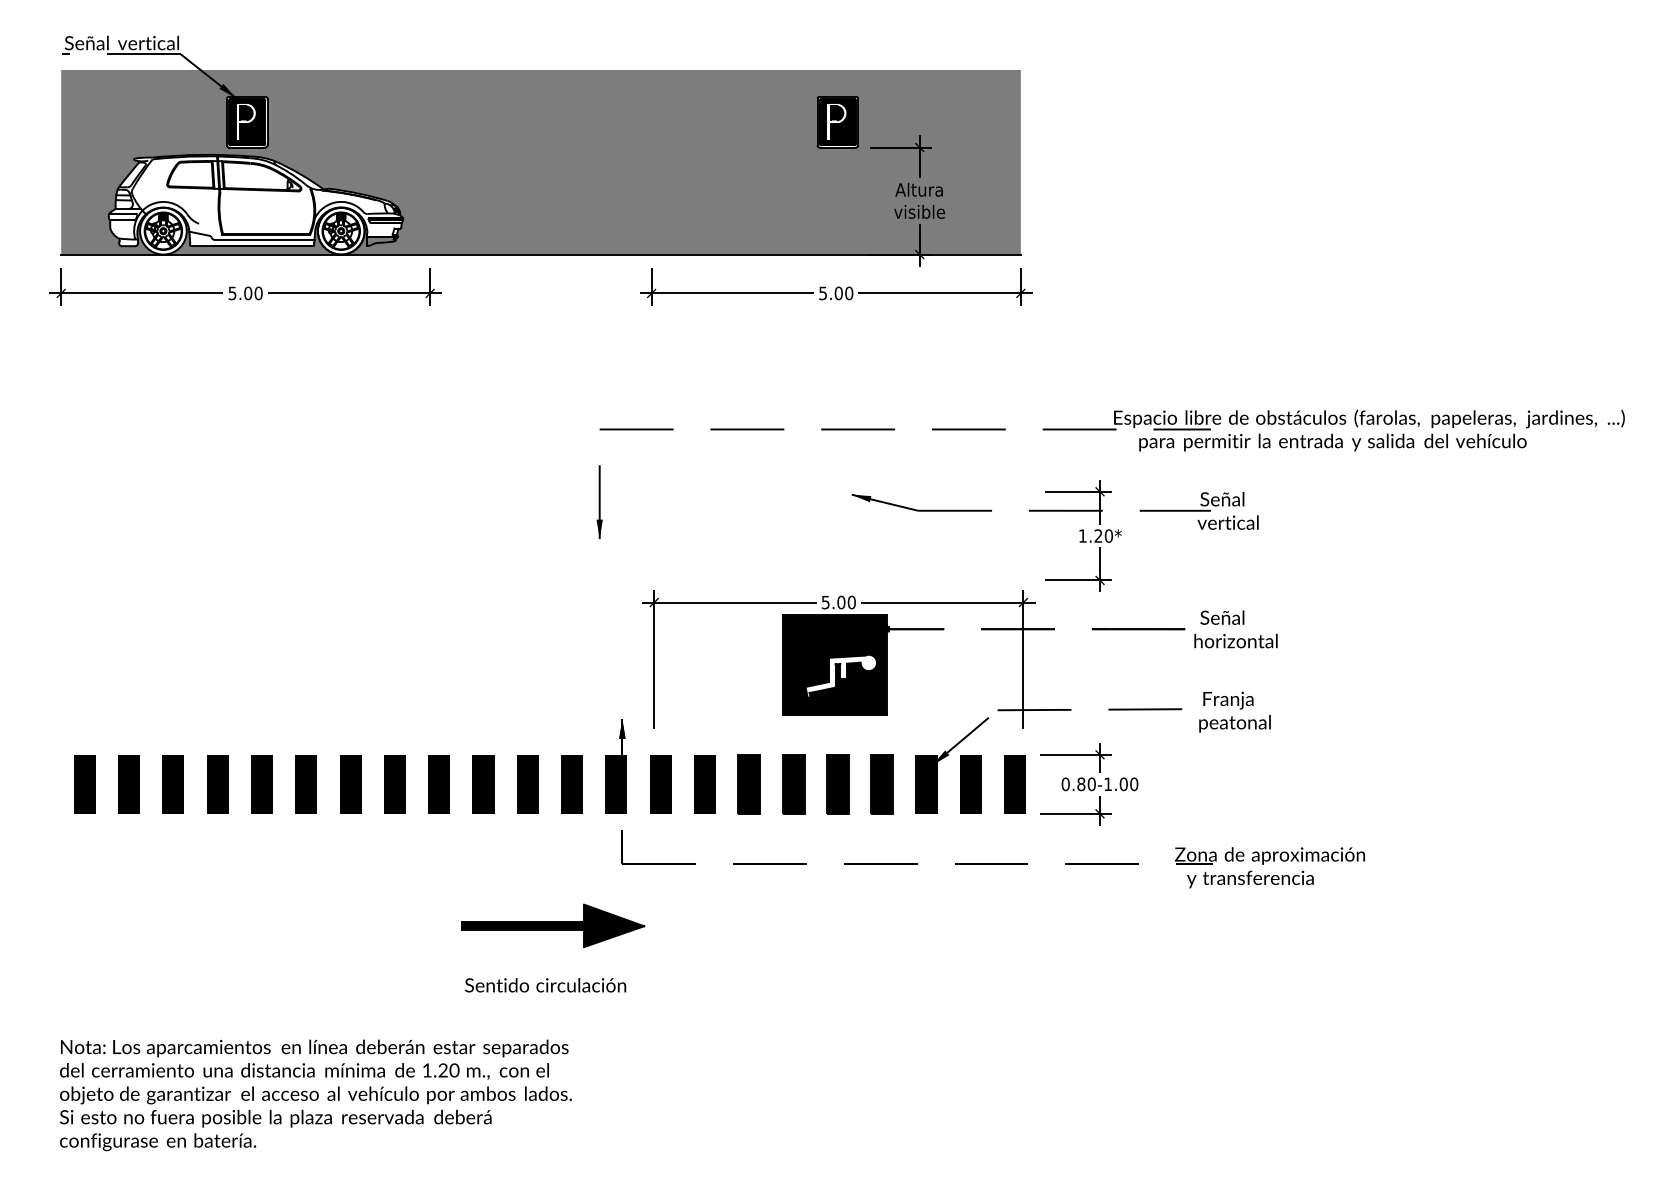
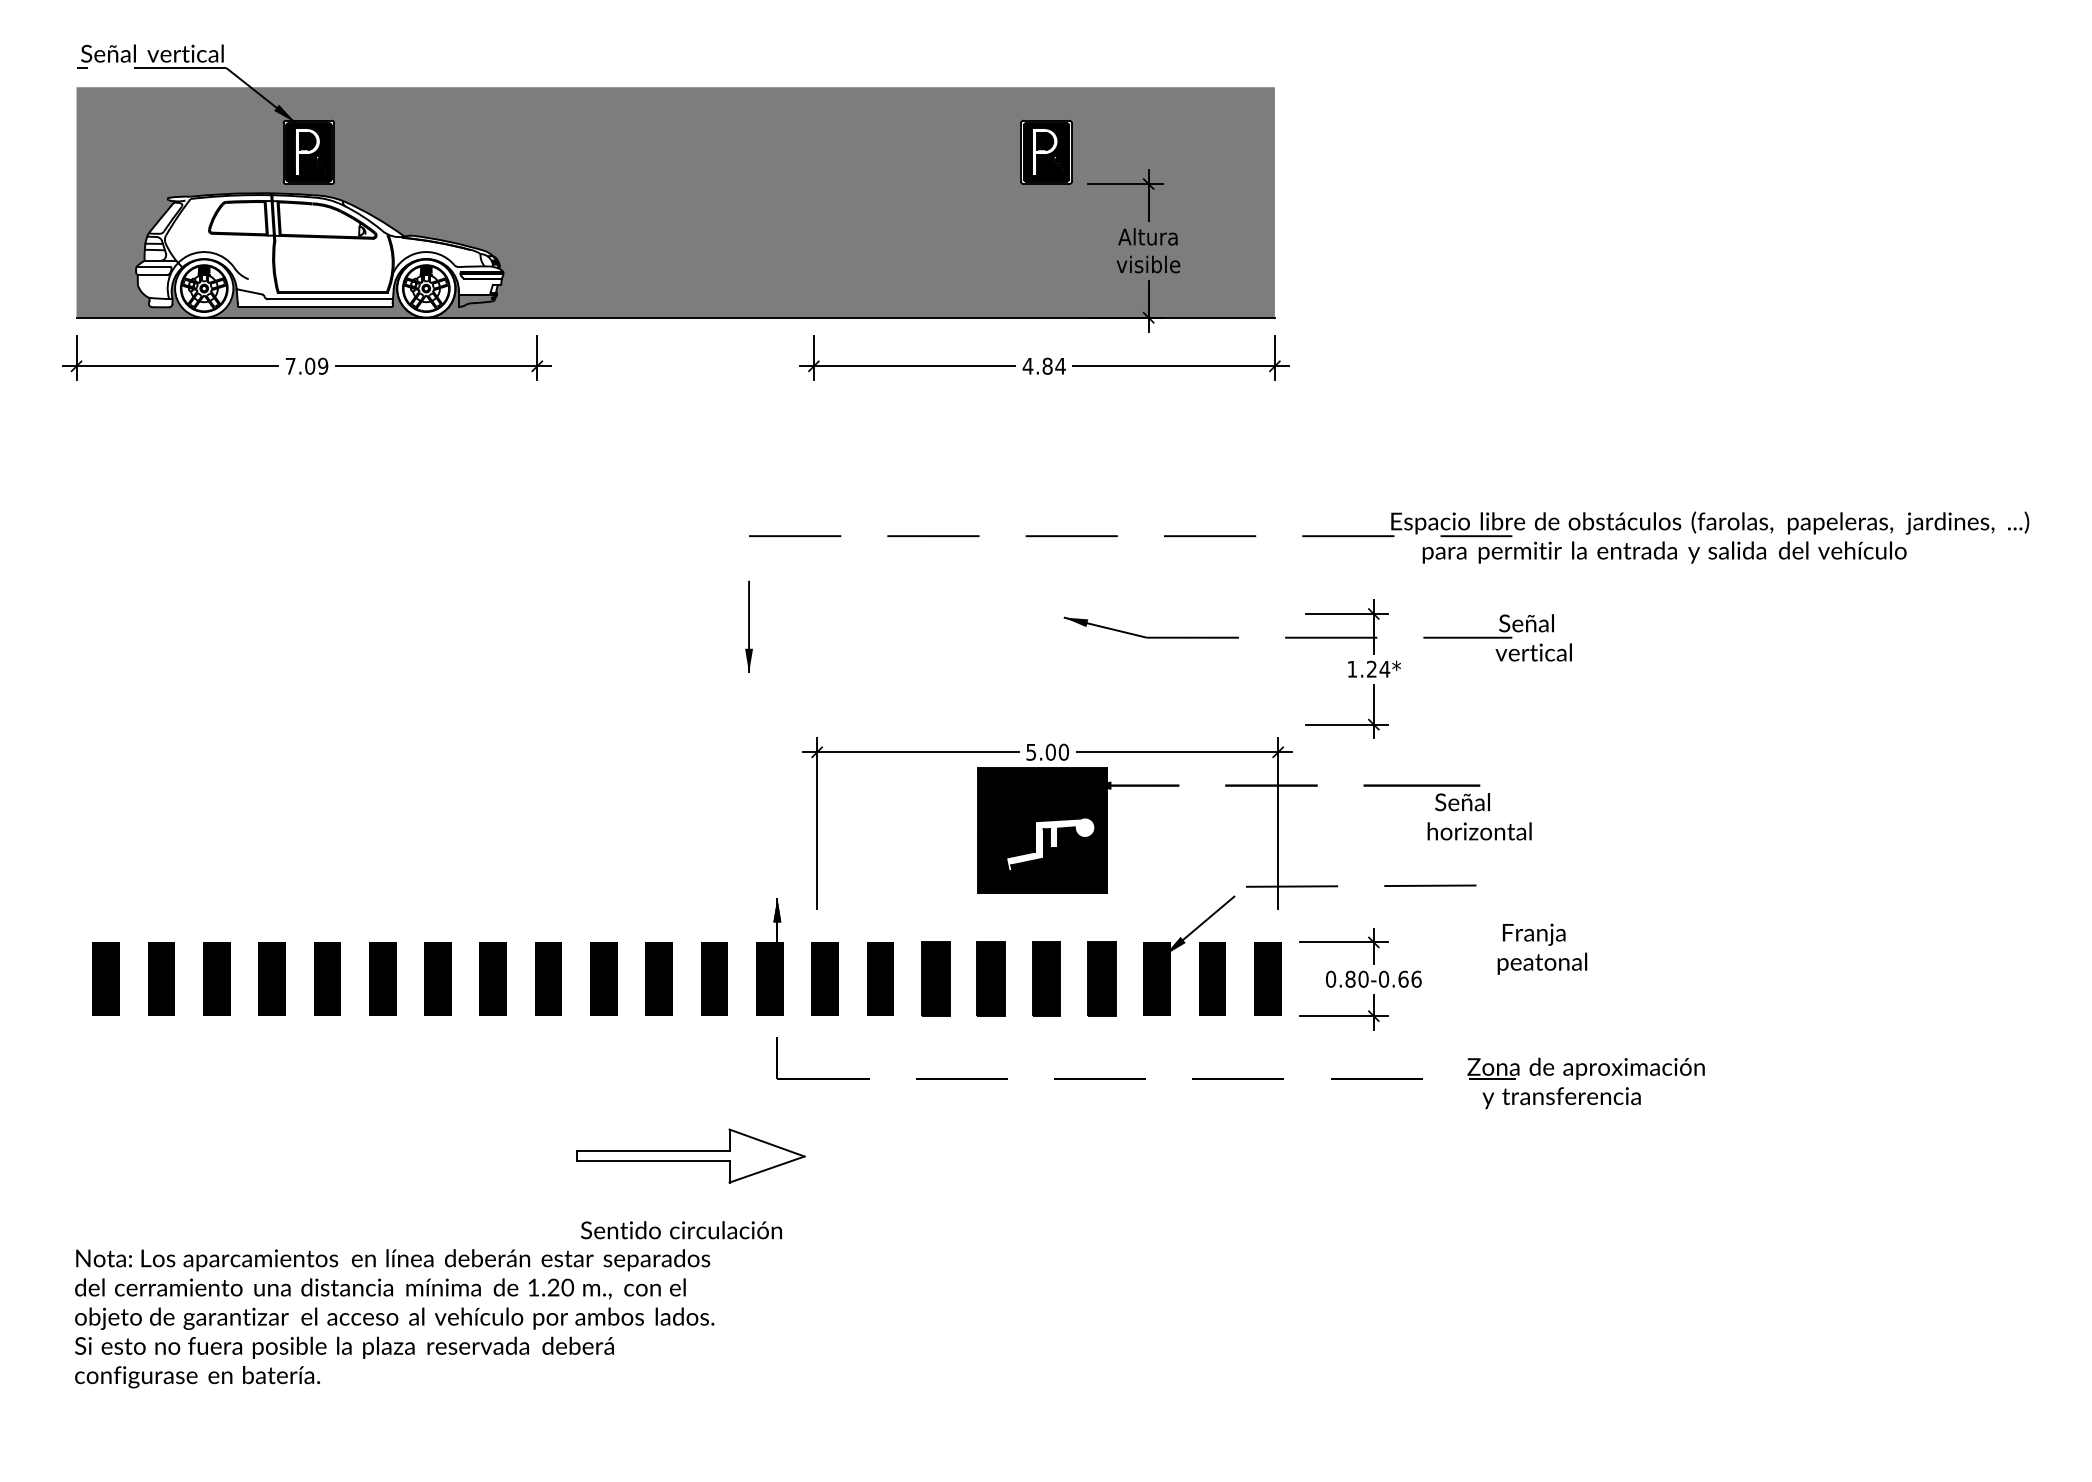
text: (835, 292) -> (1043, 365), 5.00 -> 4.84
text: (245, 293) -> (306, 366), 5.00 -> 7.09
text: (1108, 535) -> (1384, 668), 1.20* -> 1.24*
text: (1235, 629) -> (1479, 816), moved
text: (1235, 711) -> (1542, 948), moved
text: (1120, 783) -> (1399, 978), 0.80-1.00 -> 0.80-0.66
fill: (552, 925) -> (690, 1155), removed
text: (315, 1095) -> (394, 1318), moved

